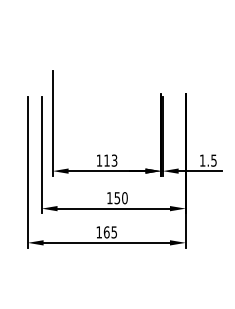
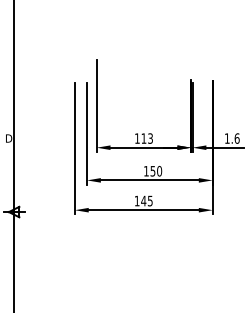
text: (213, 160) -> (236, 138), 1.5 -> 1.6
text: (106, 231) -> (143, 200), 165 -> 145

